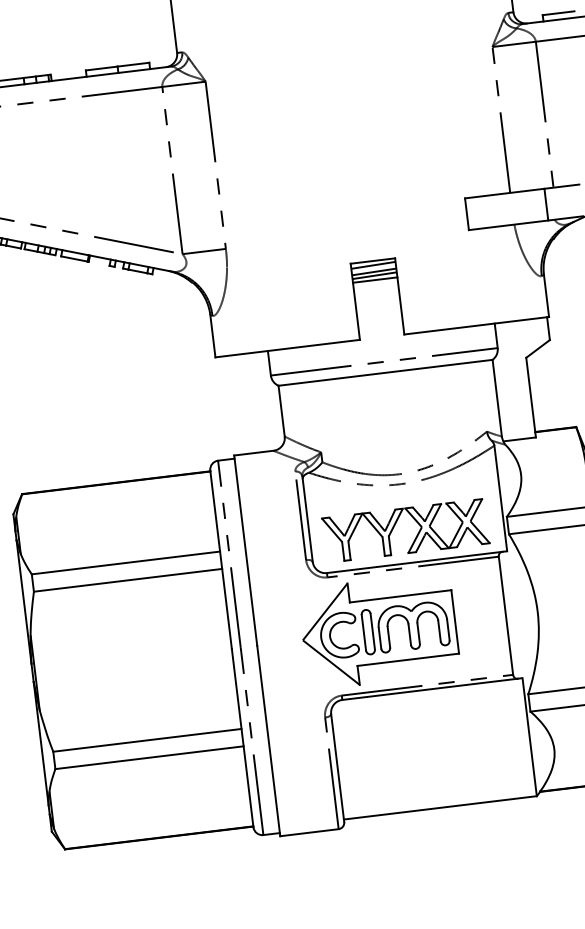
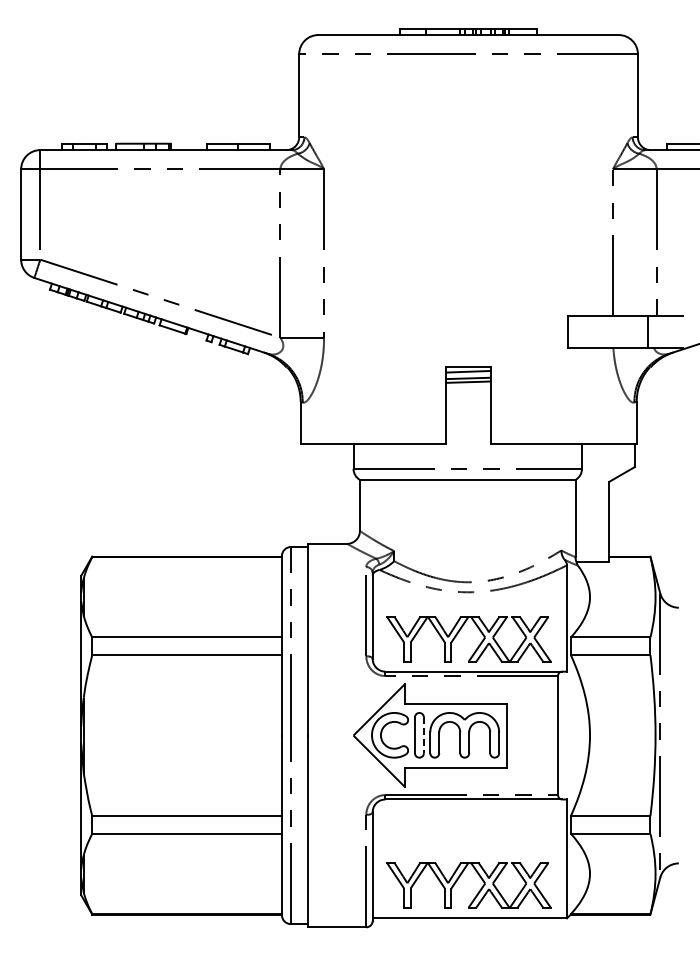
line: (375, 279) -> (468, 386), removed
line: (372, 631) -> (423, 735), solid -> dashed
part: (425, 769) -> (459, 878), added

